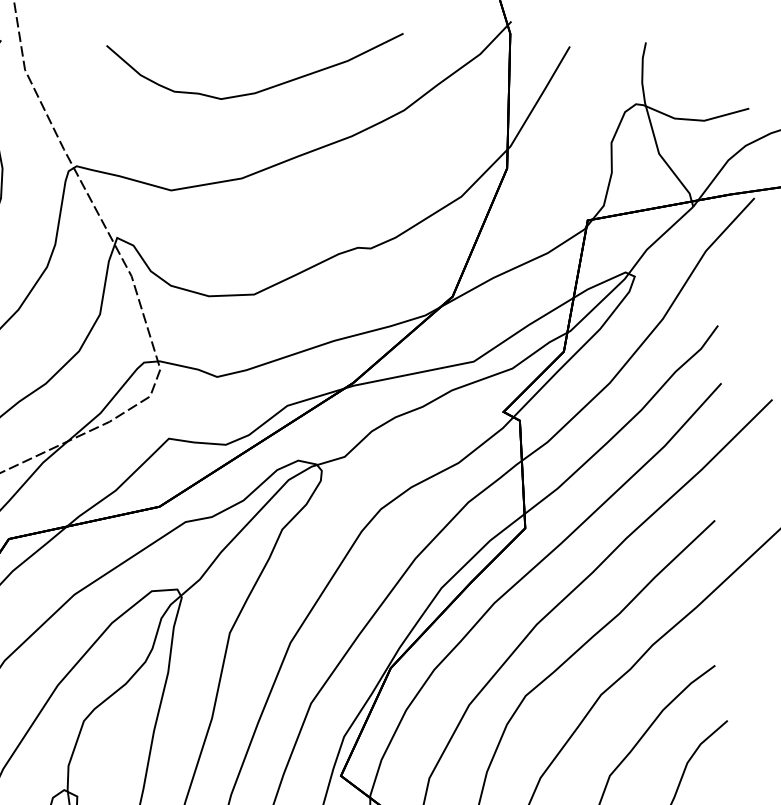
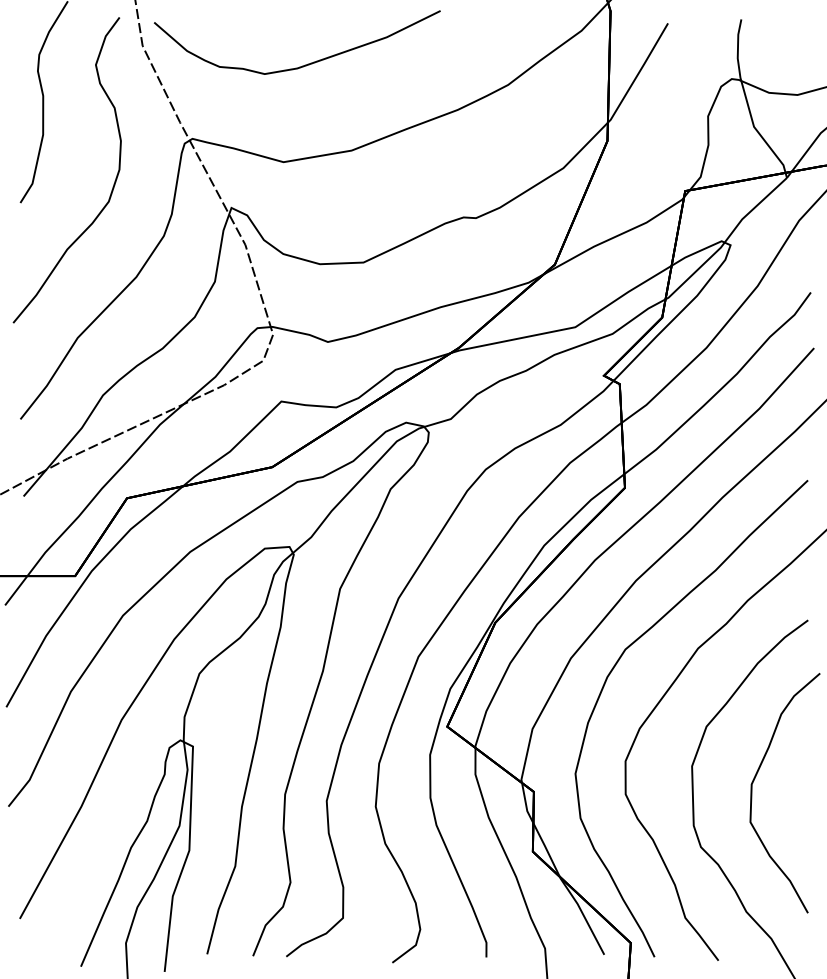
curve: (263, 89) -> (305, 64), moved

